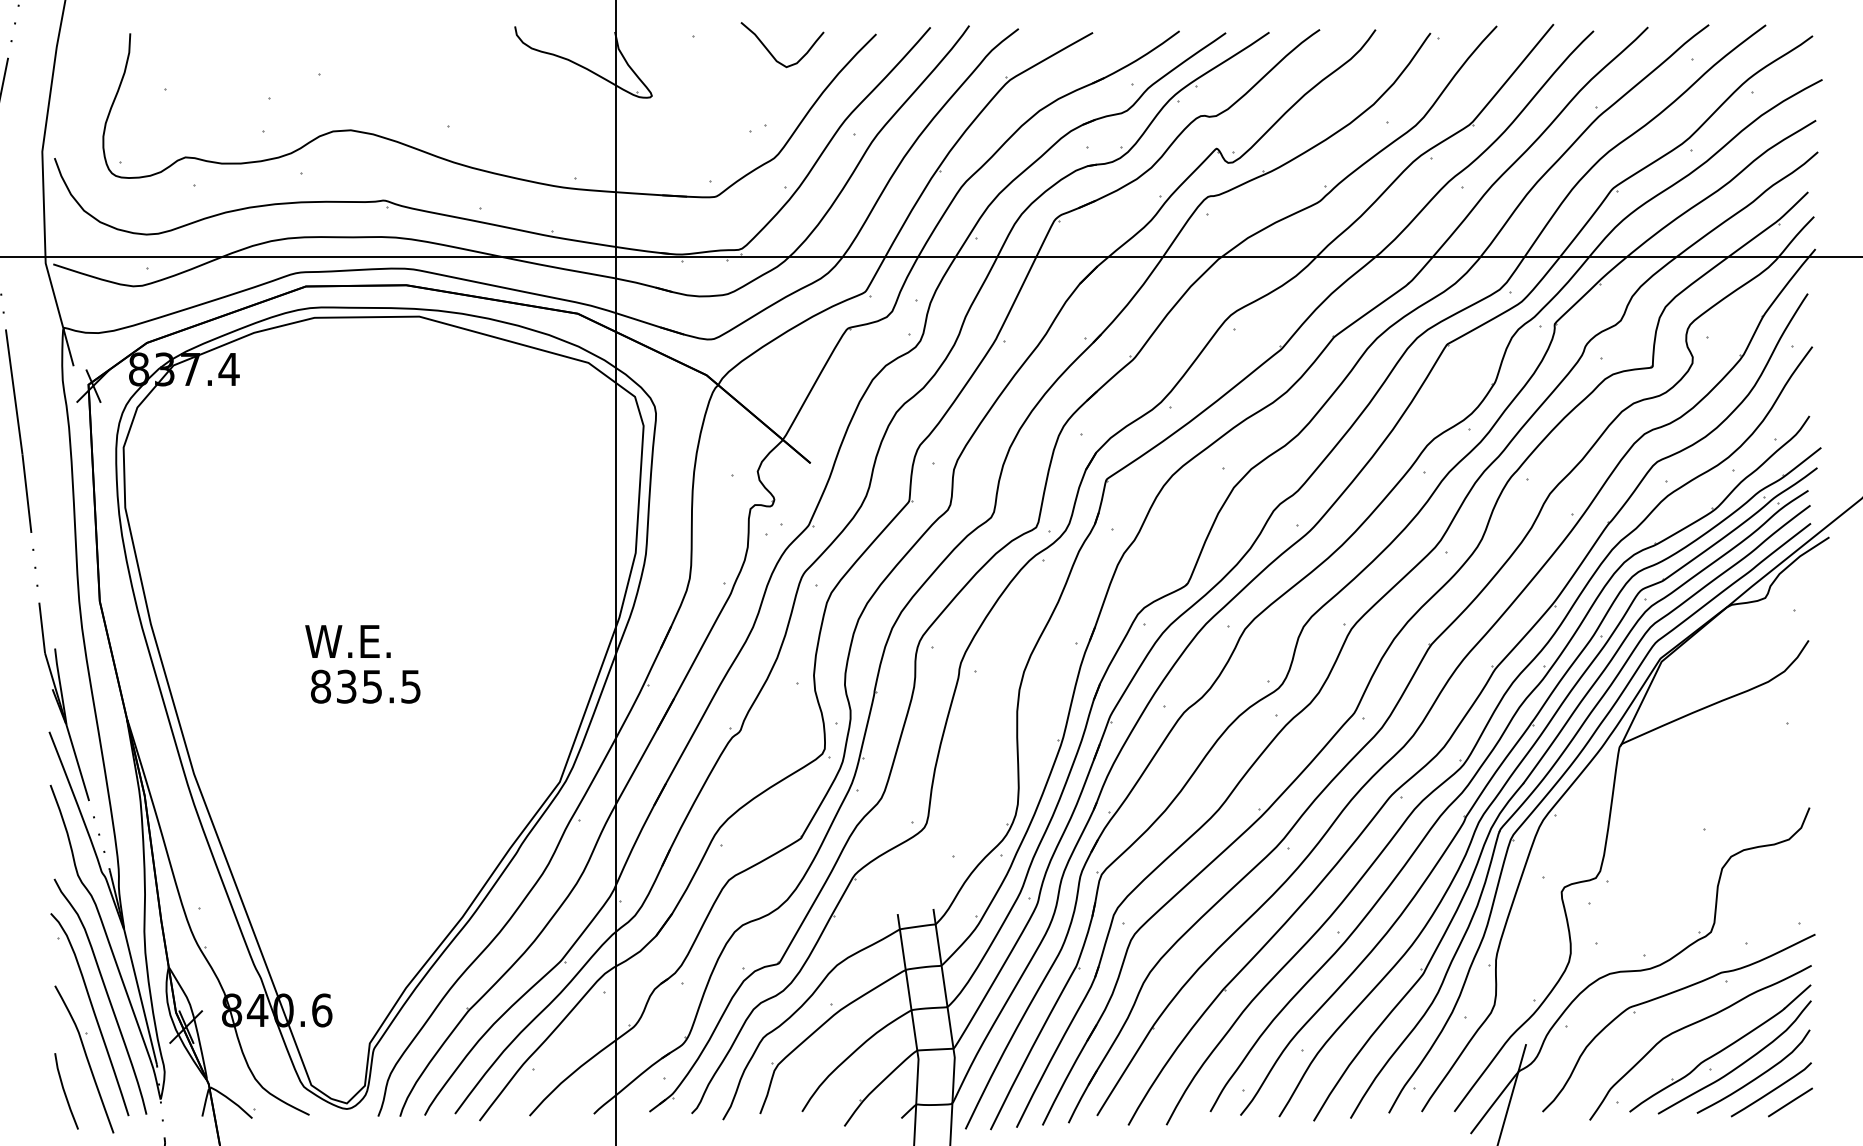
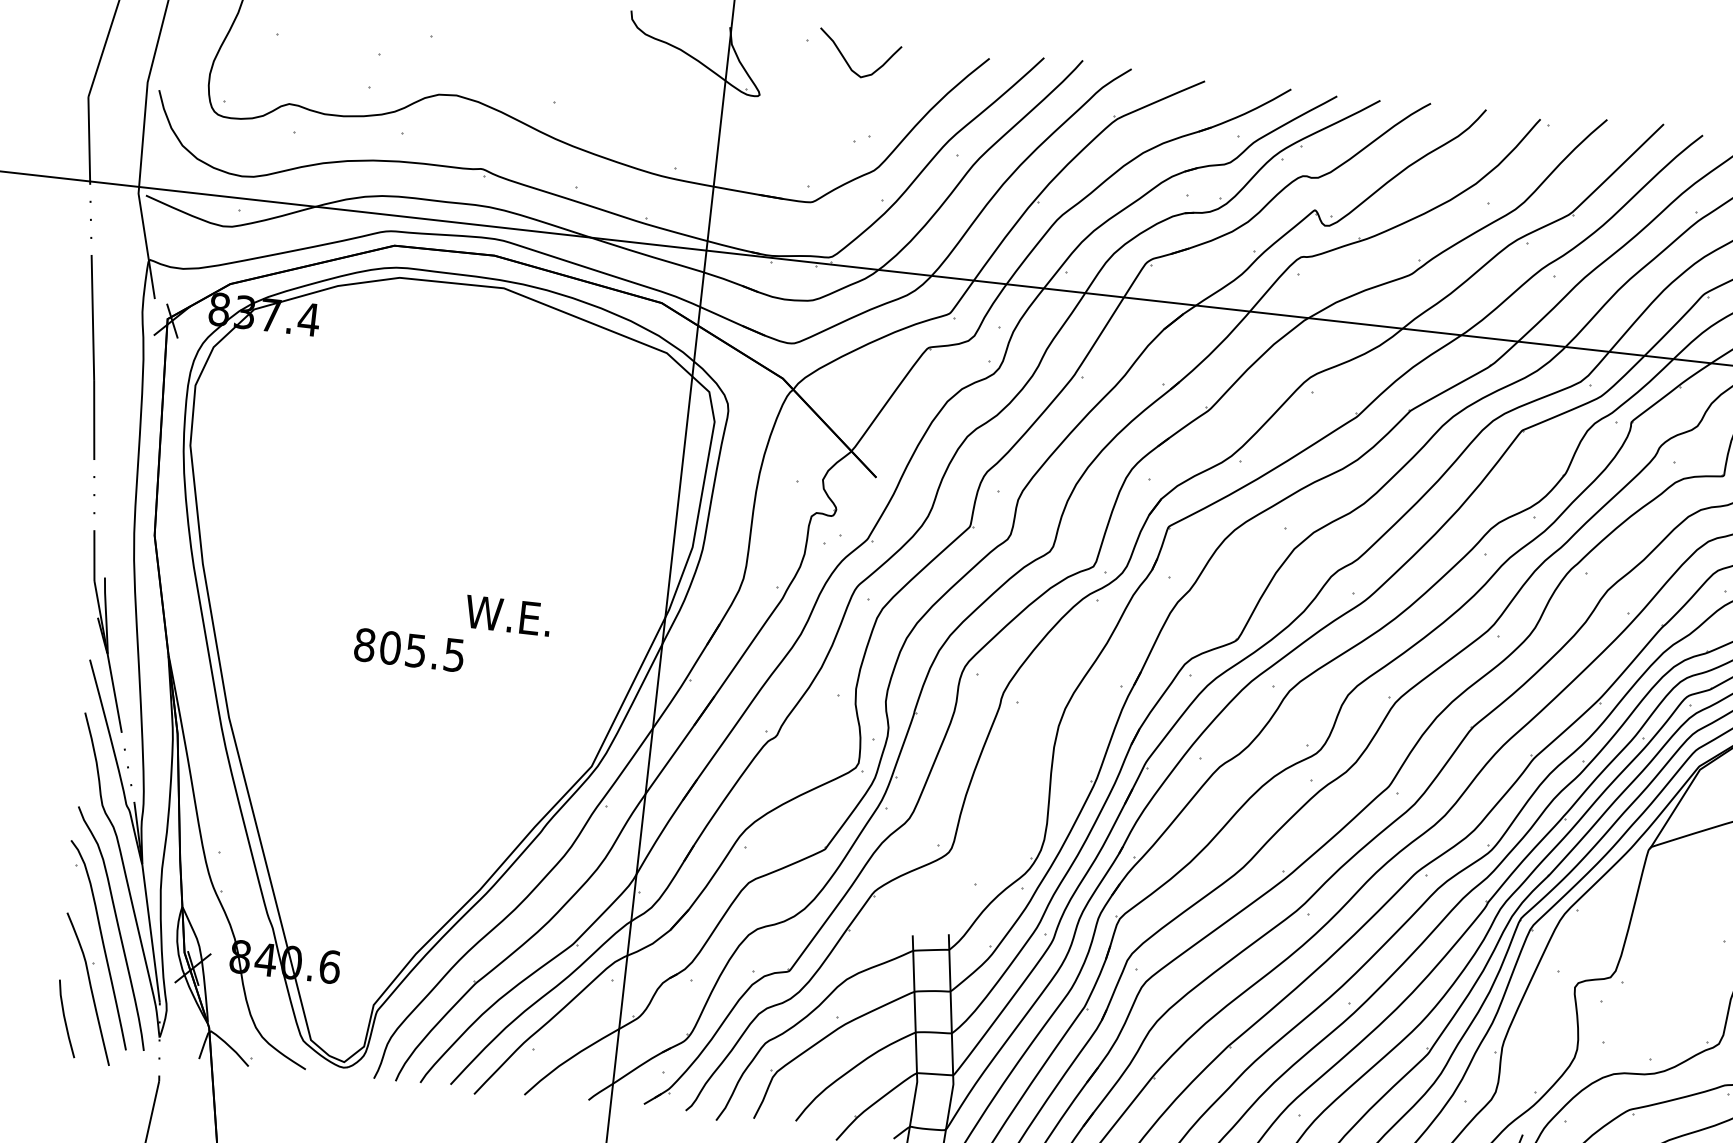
curve: (770, 51) -> (846, 59), moved
text: (347, 641) -> (507, 615), moved
text: (346, 686) -> (390, 647), 835.5 -> 805.5

